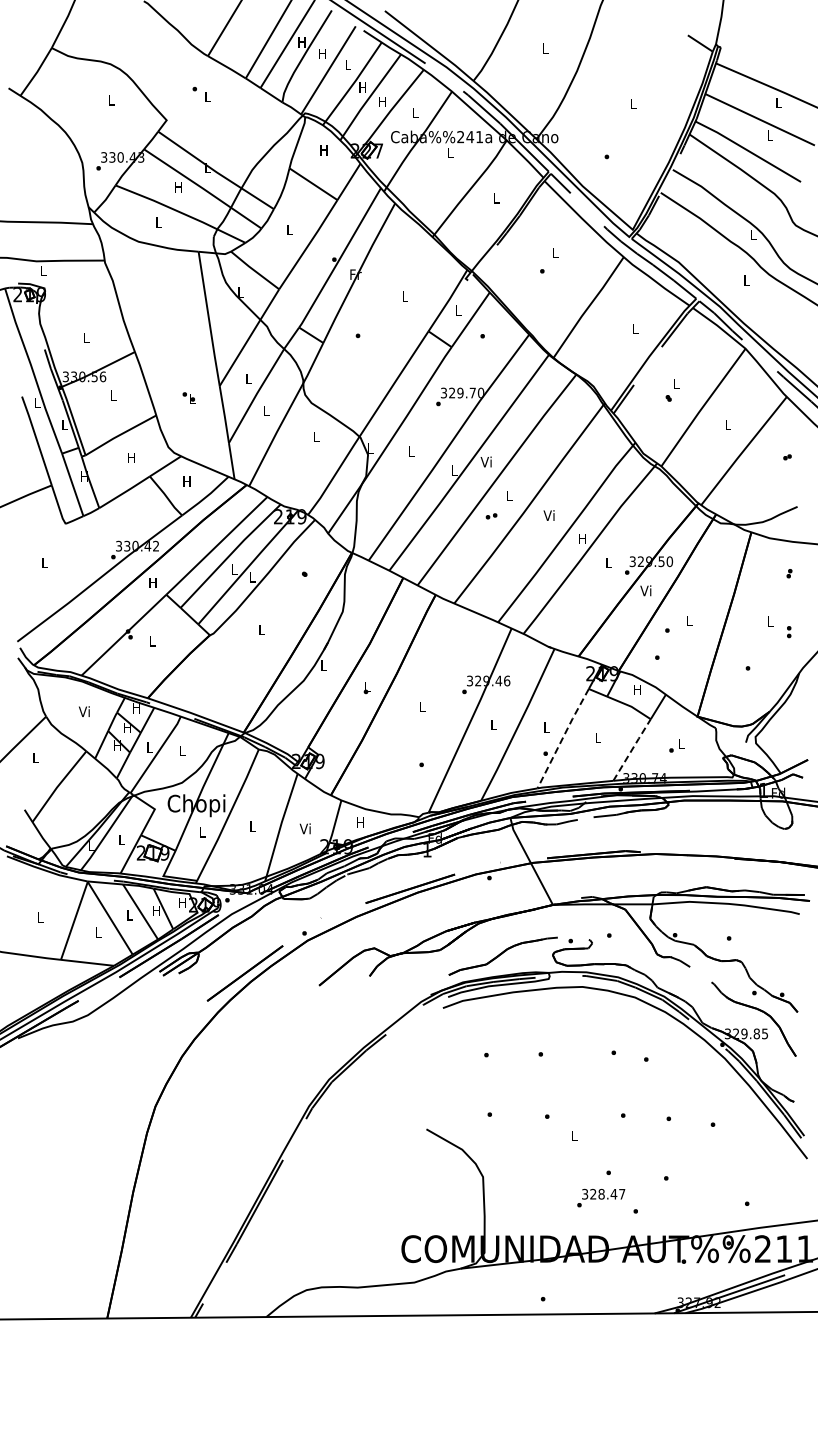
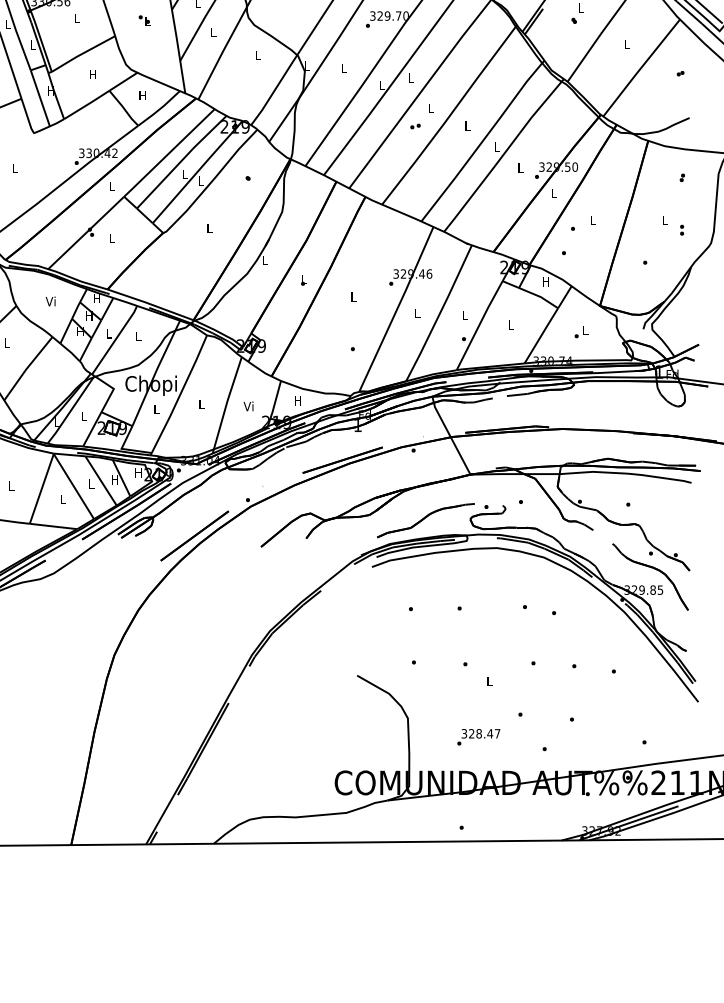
text: (485, 461) -> (410, 77), Vi -> L
text: (548, 515) -> (466, 125), Vi -> L
text: (582, 538) -> (496, 146), H -> L
text: (152, 582) -> (111, 185), H -> L
text: (645, 590) -> (553, 192), Vi -> L
line: (562, 738) -> (479, 325), dashed -> solid
line: (632, 749) -> (541, 335), dashed -> solid
text: (601, 1197) -> (479, 736), moved

